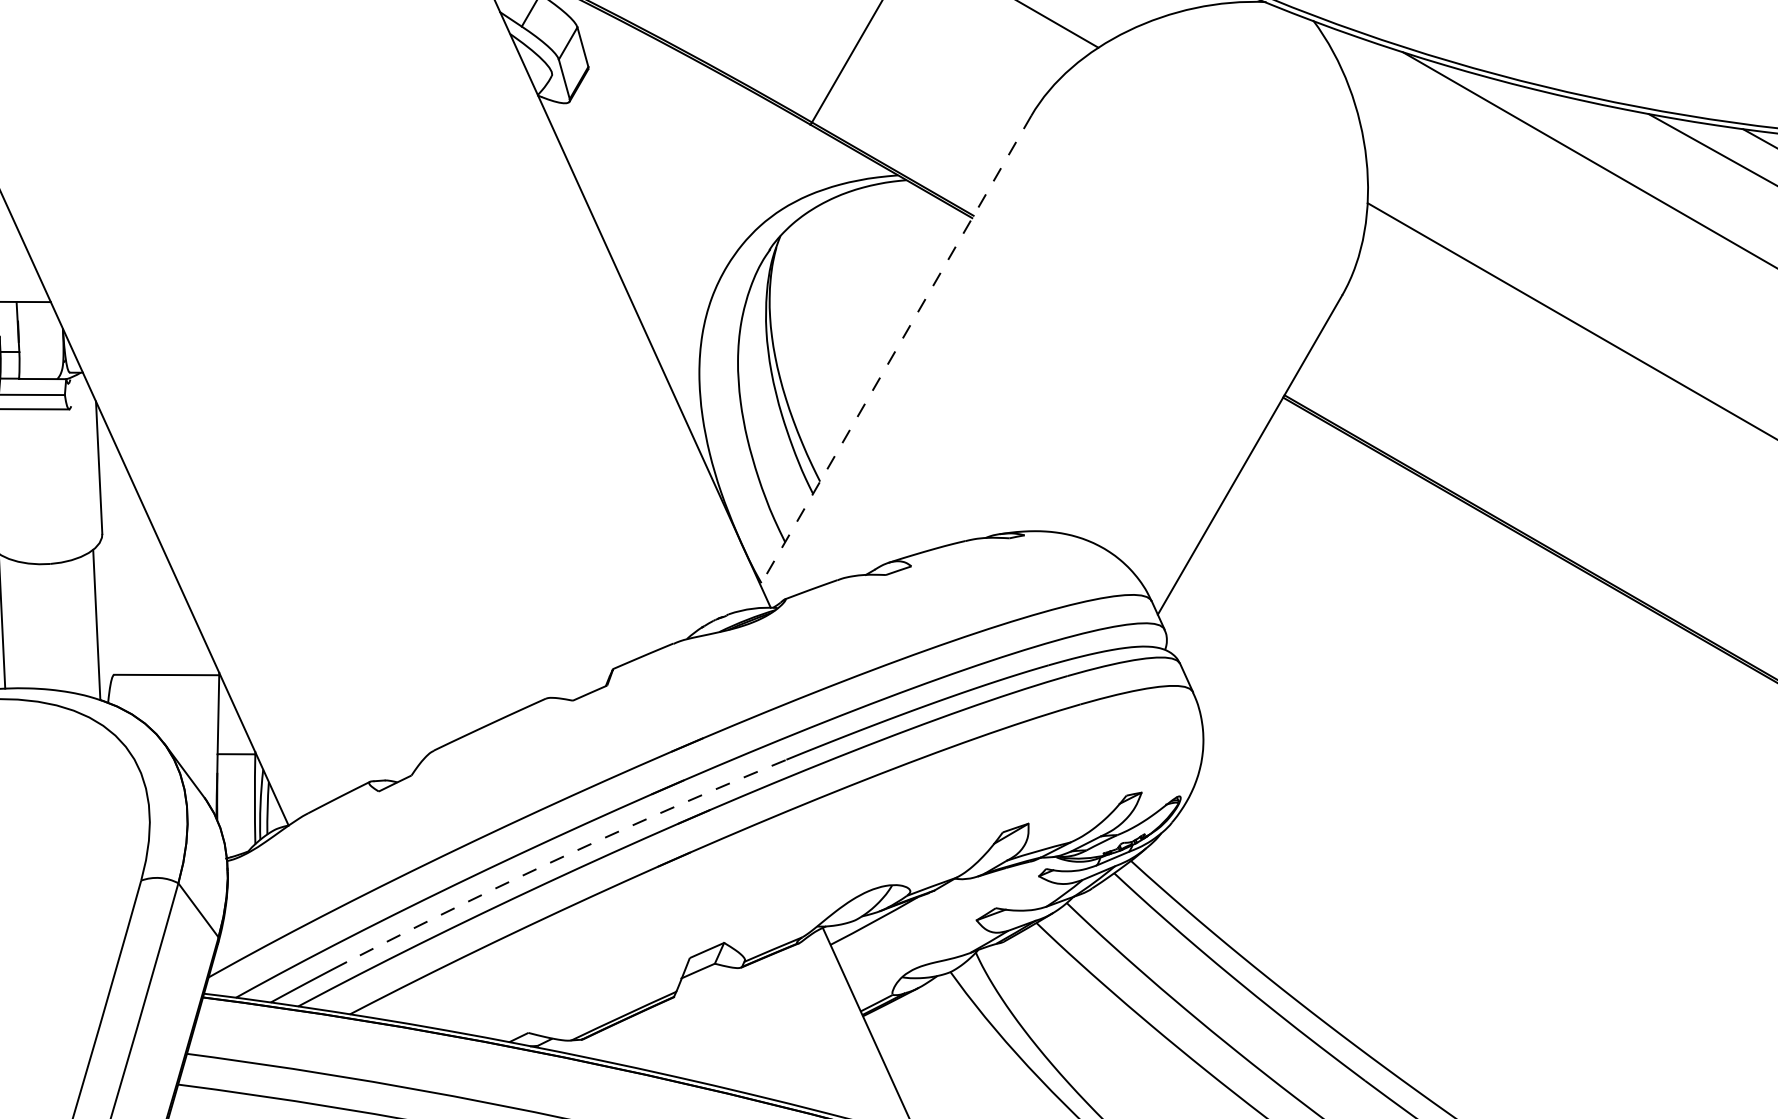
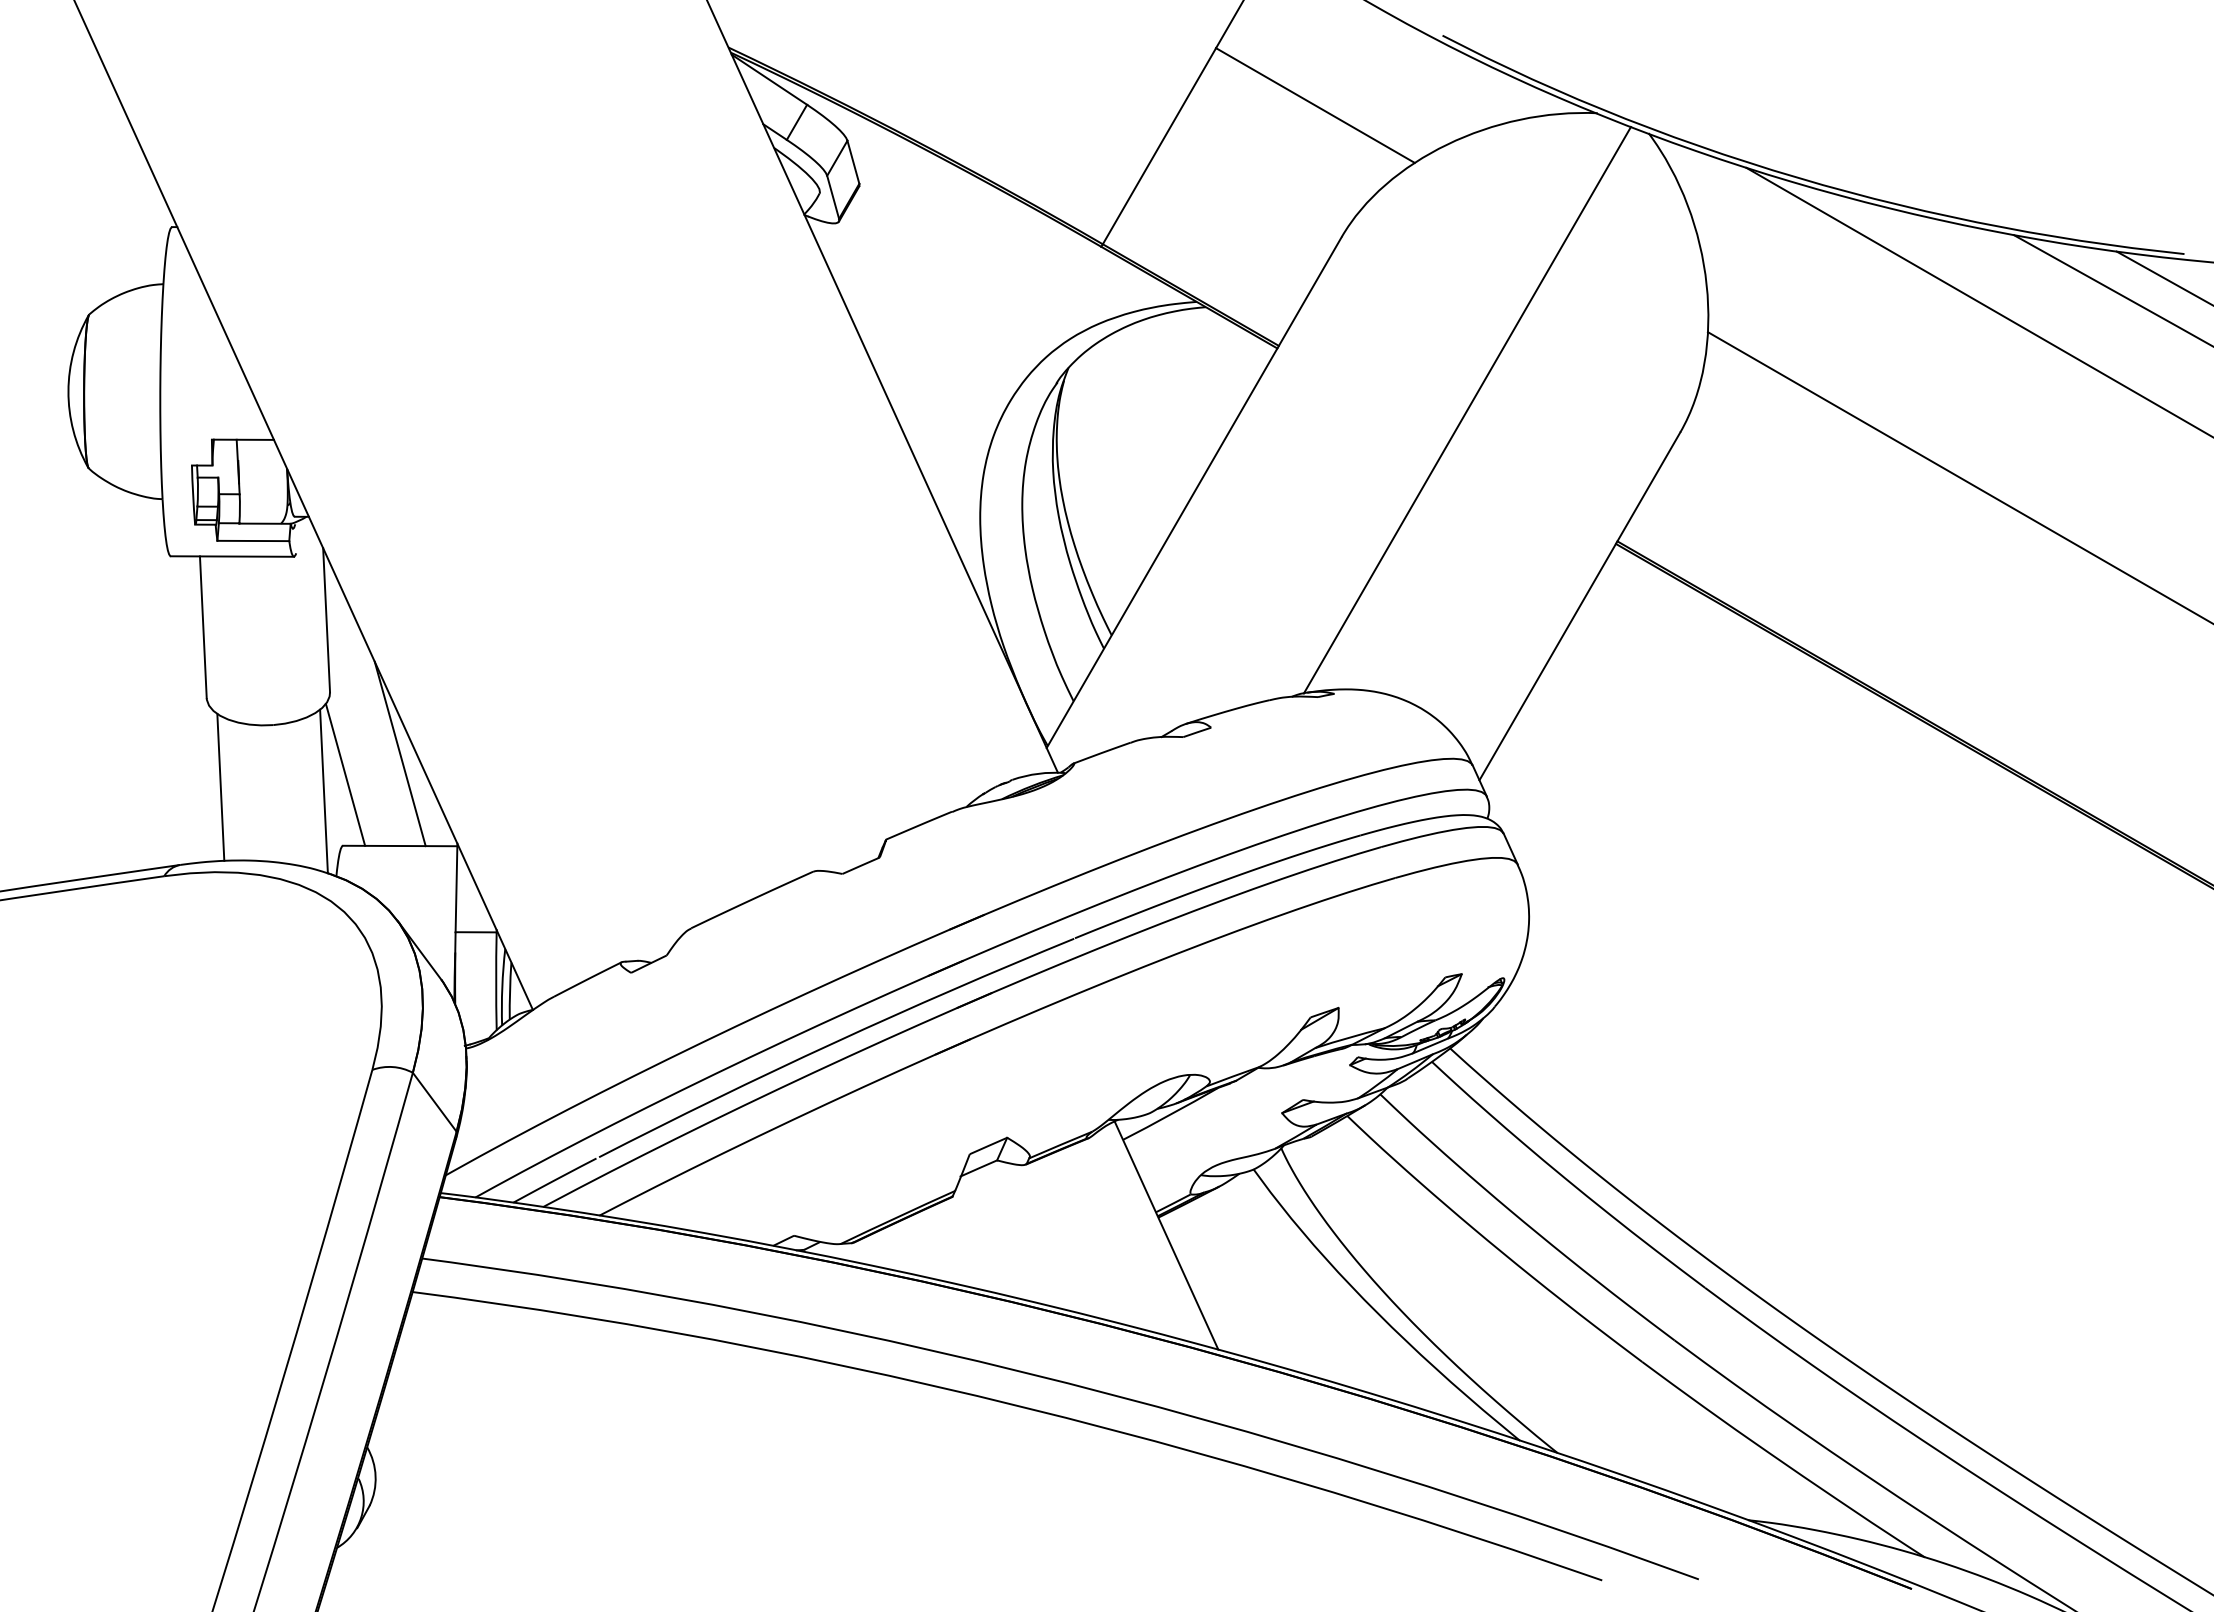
line: (1145, 275) -> (1466, 410), added
line: (896, 350) -> (1194, 492), dashed -> solid
line: (166, 590) -> (399, 753), added
line: (116, 609) -> (345, 774), added
arc: (565, 855) -> (834, 1042), dashed -> solid

